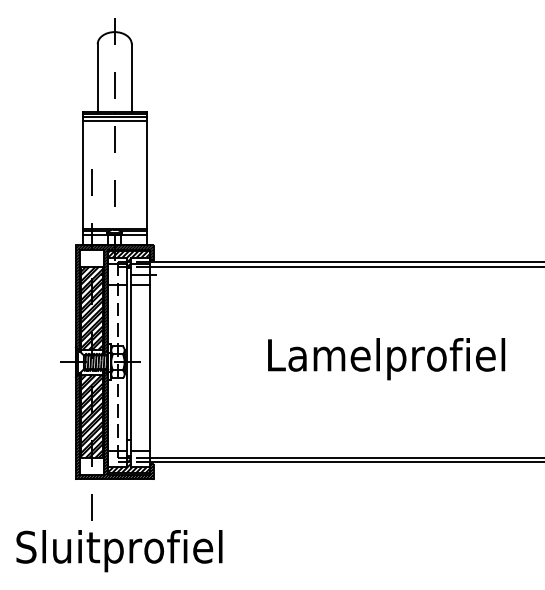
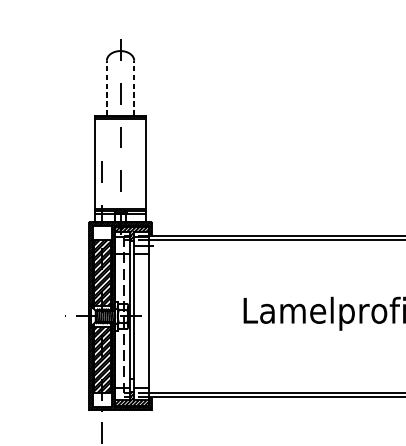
line: (97, 77) -> (106, 87), solid -> dashed
line: (131, 77) -> (134, 87), solid -> dashed
line: (114, 120) -> (120, 122), removed

